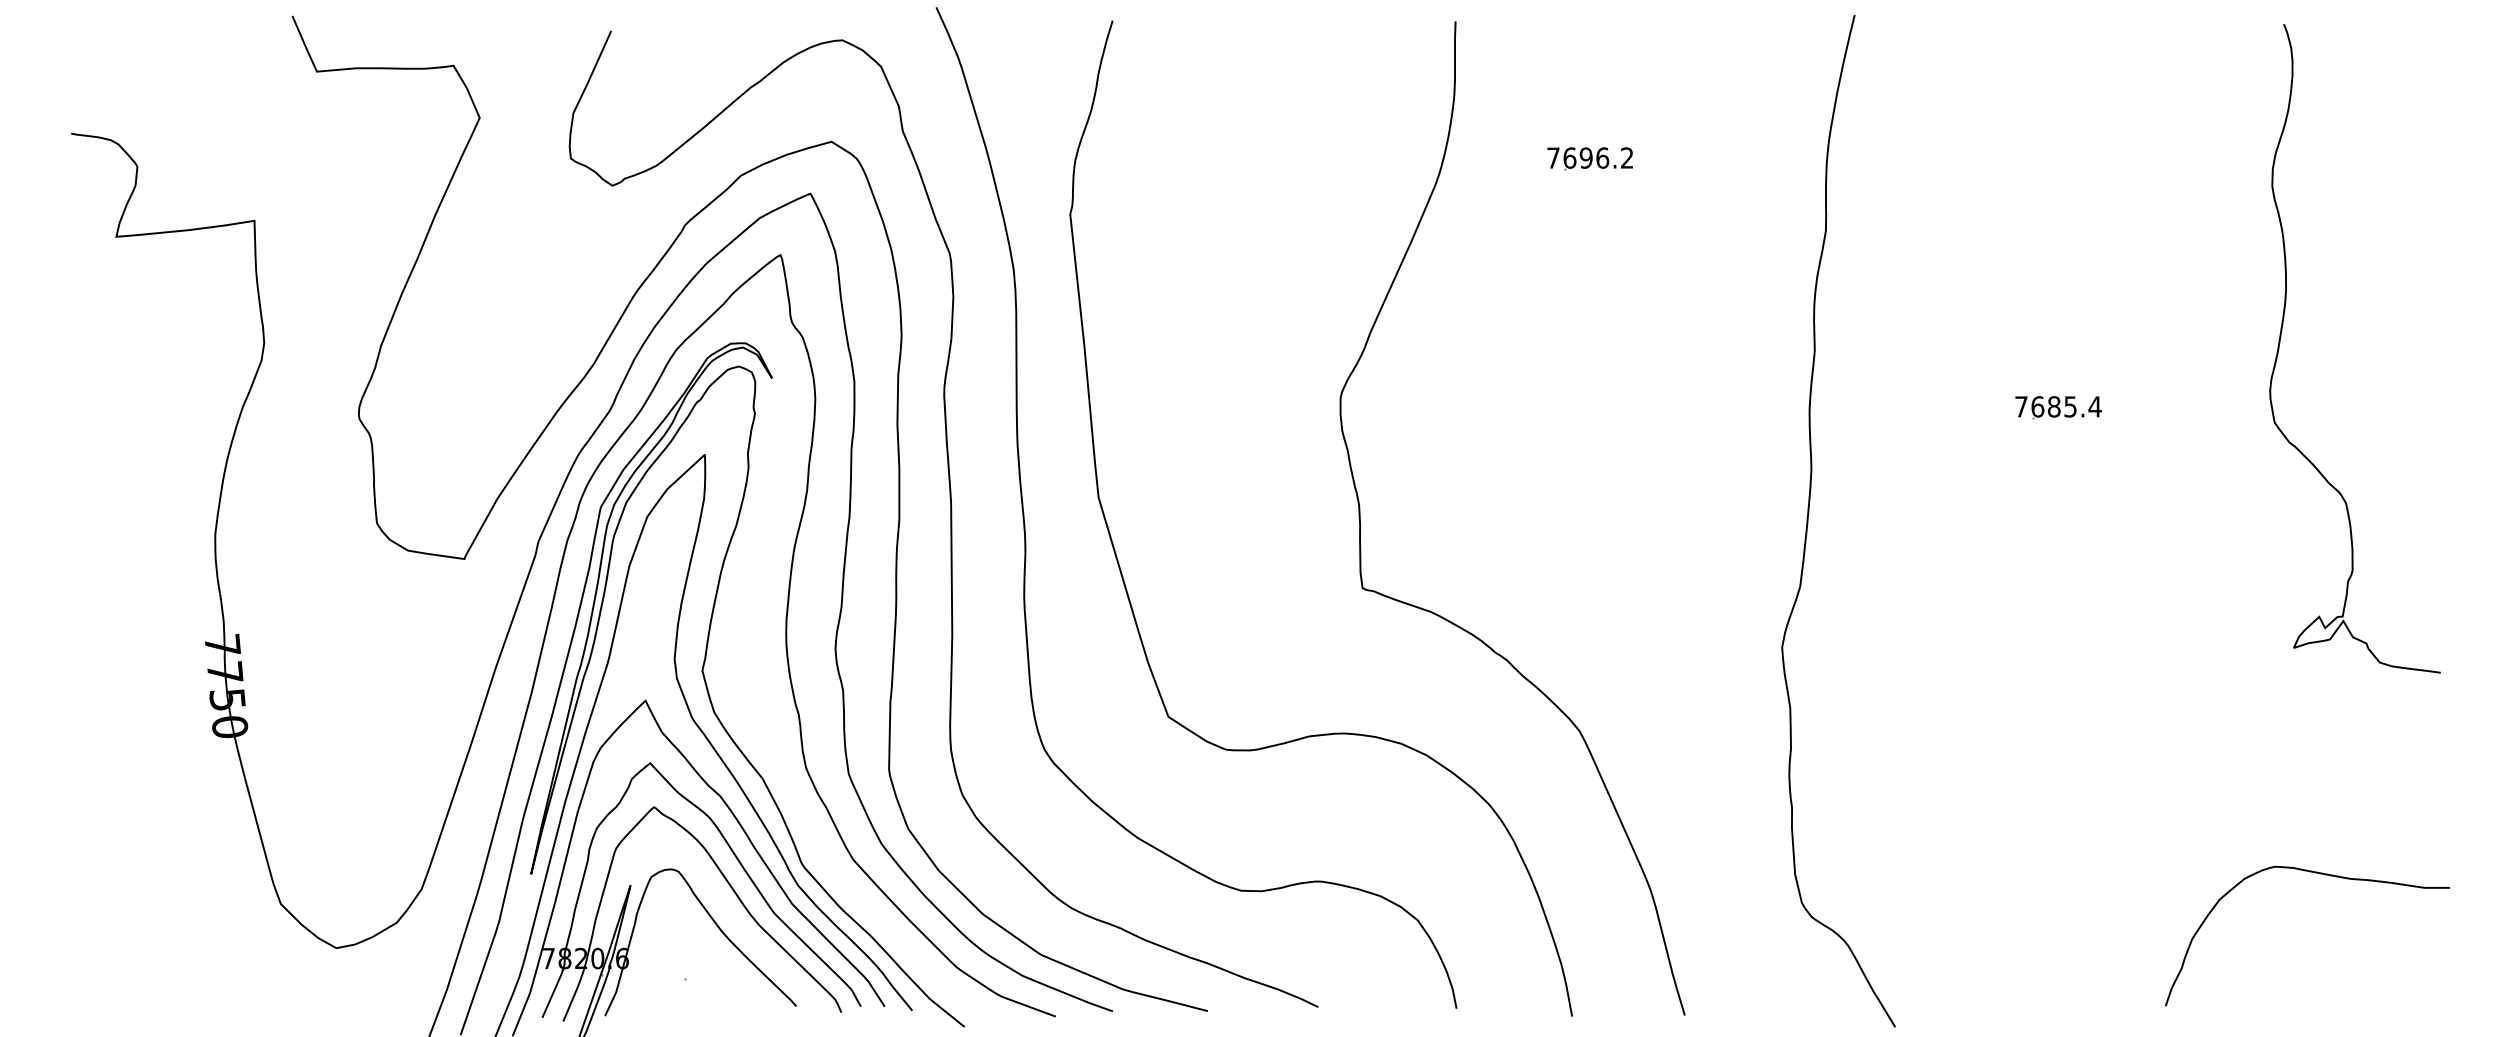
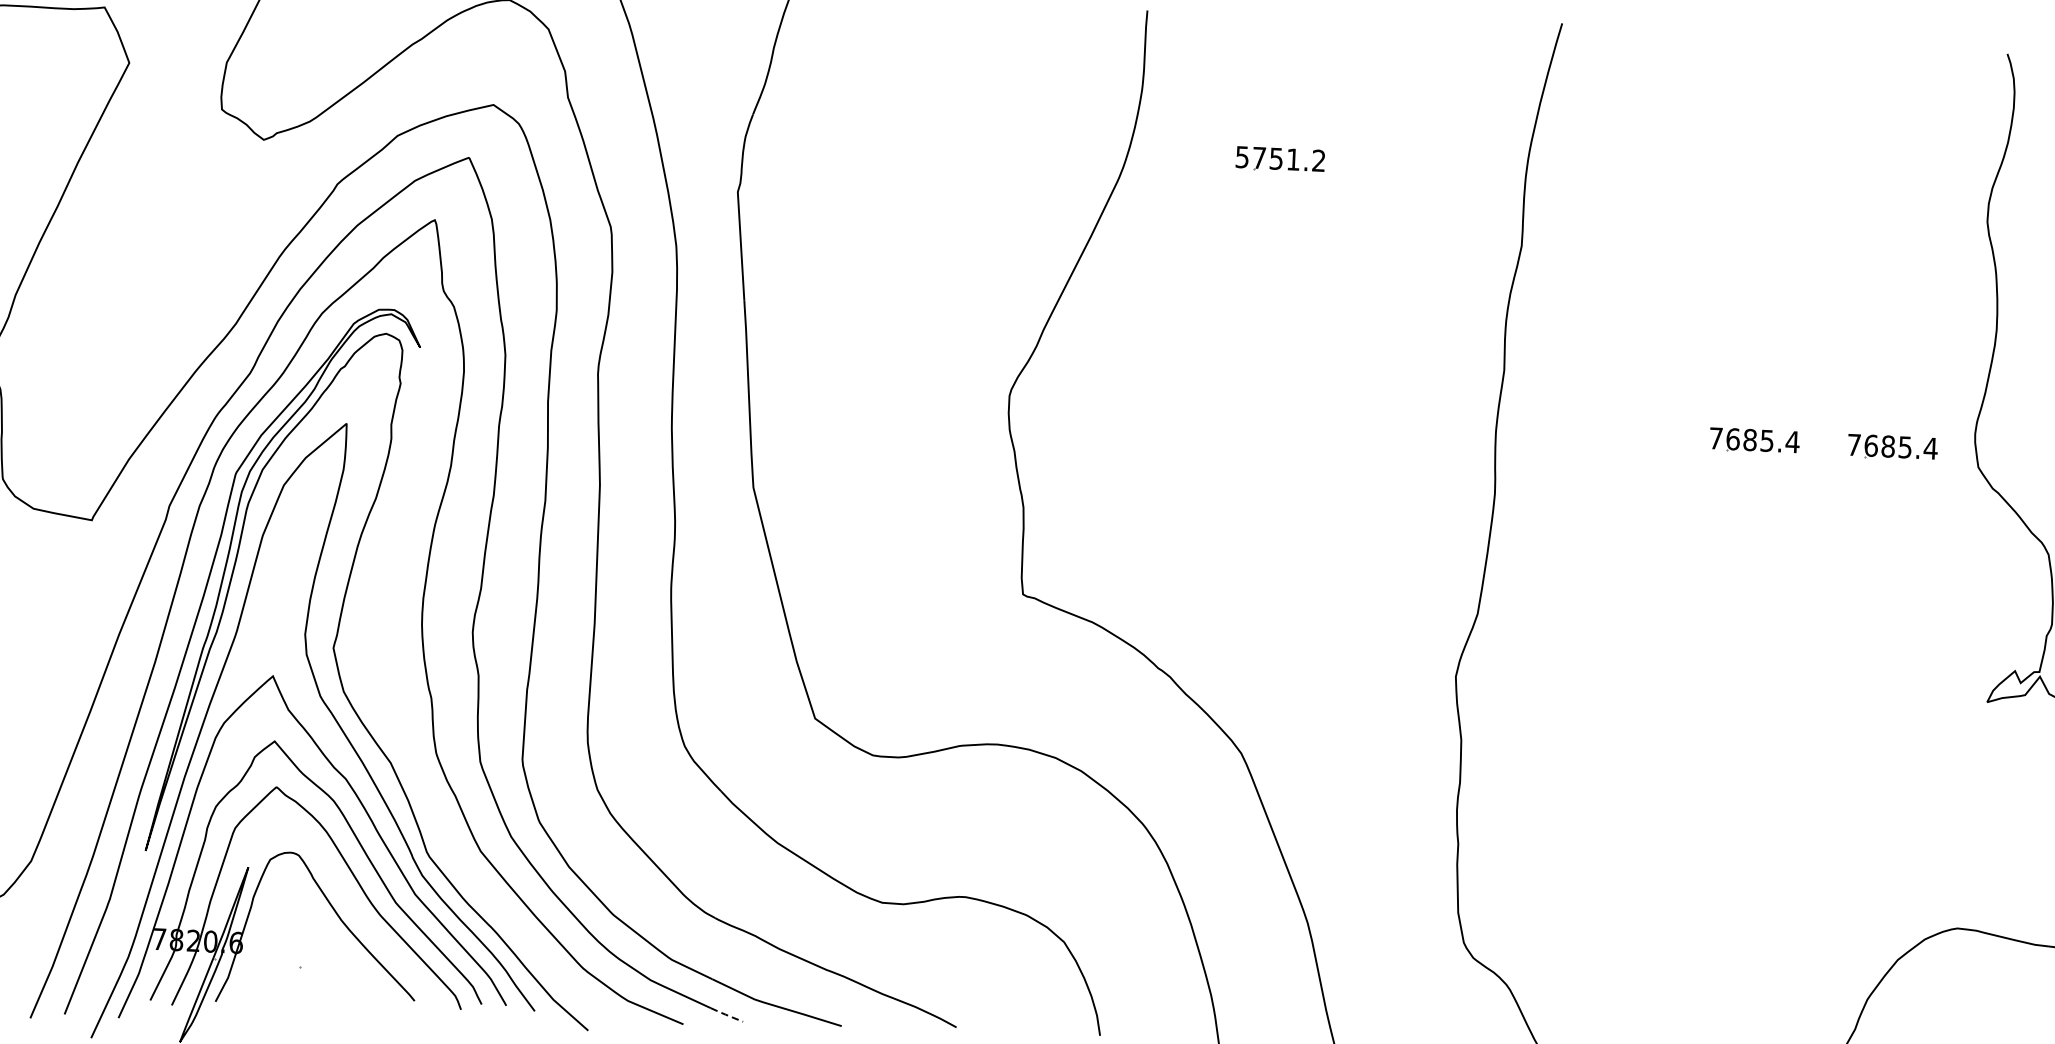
text: (1578, 157) -> (1268, 157), 7696.2 -> 5751.2
part: (2191, 407) -> (1892, 447), added
line: (1095, 1005) -> (725, 1014), solid -> dashed

